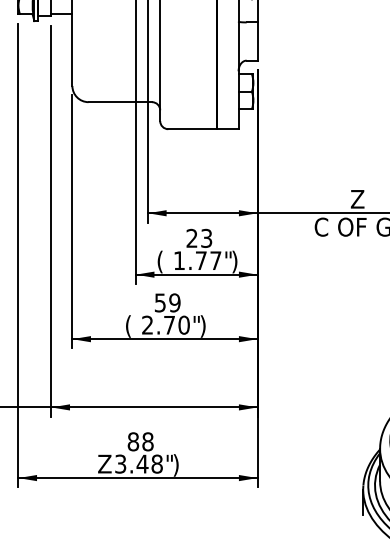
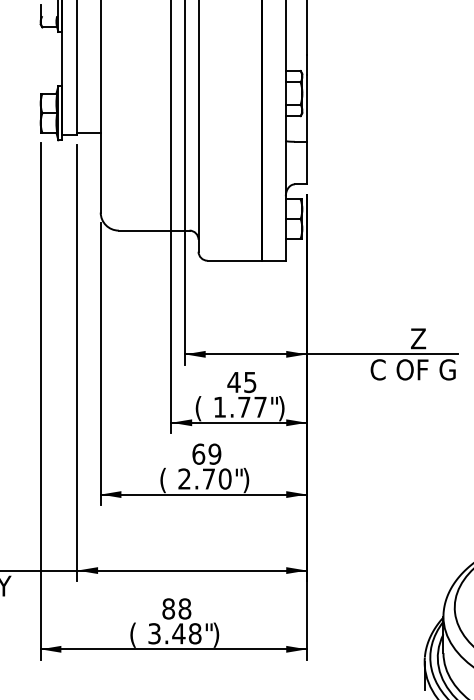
text: (198, 237) -> (241, 381), 23 -> 45
text: (160, 302) -> (198, 453), 59 -> 69
text: (104, 464) -> (136, 634), Z -> (

